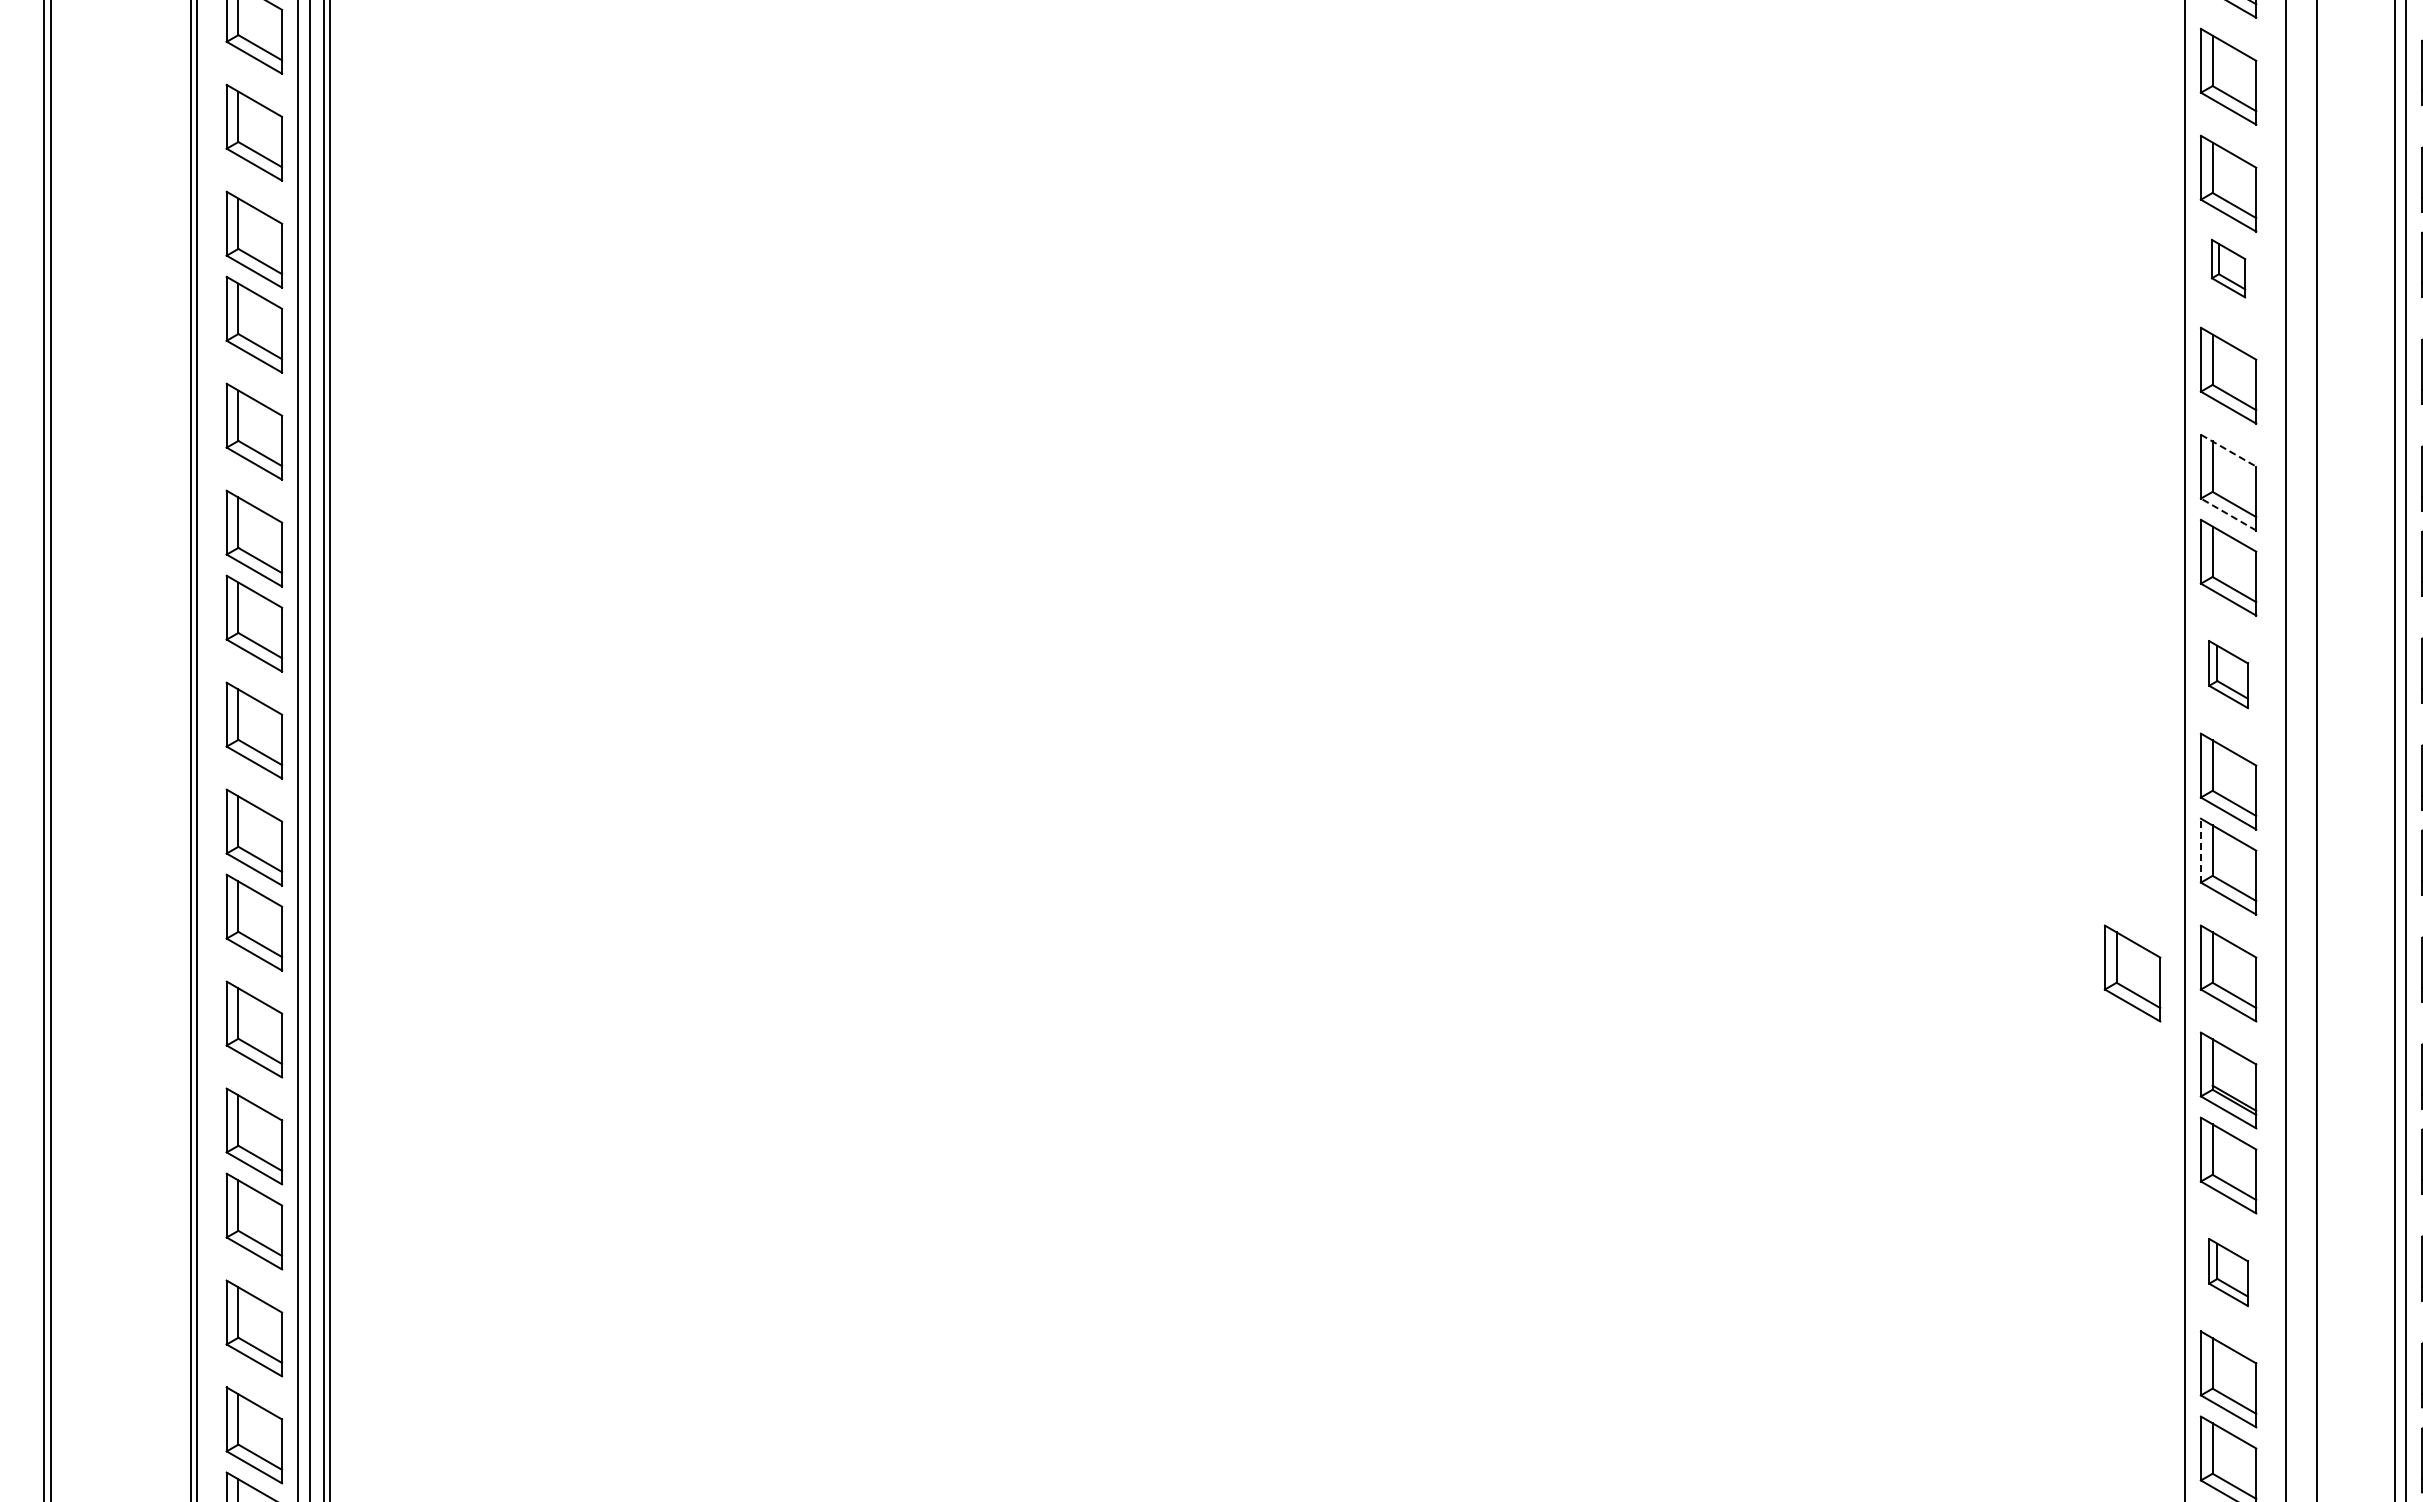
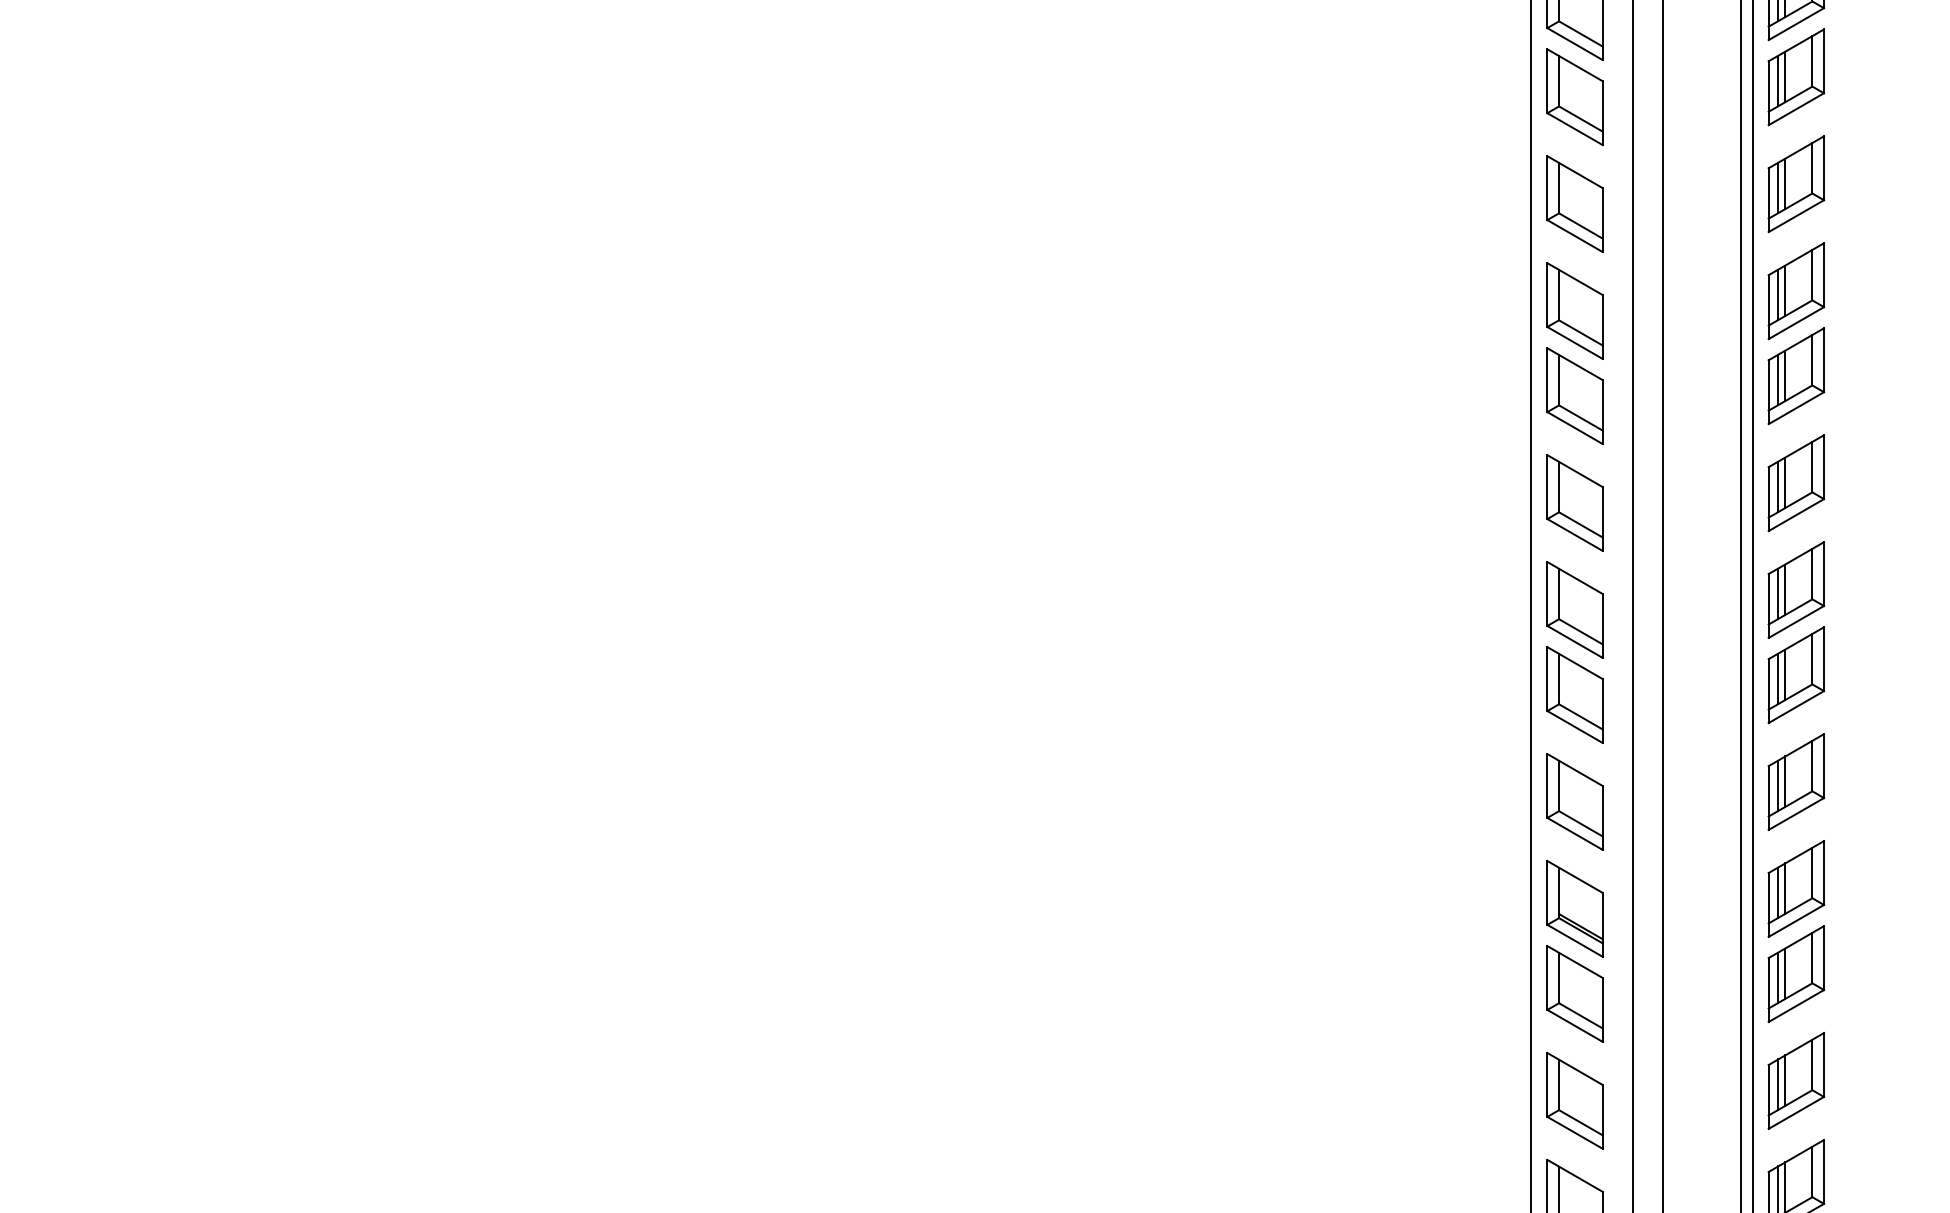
part: (2228, 268) -> (1574, 96), size x1.67
line: (2228, 450) -> (1574, 278), dashed -> solid
line: (2228, 514) -> (1574, 342), dashed -> solid
part: (2228, 674) -> (1574, 502), size x1.43
line: (2200, 850) -> (1546, 678), dashed -> solid
part: (2132, 973) -> (1478, 801), removed
part: (2228, 1272) -> (1574, 1100), size x1.43

